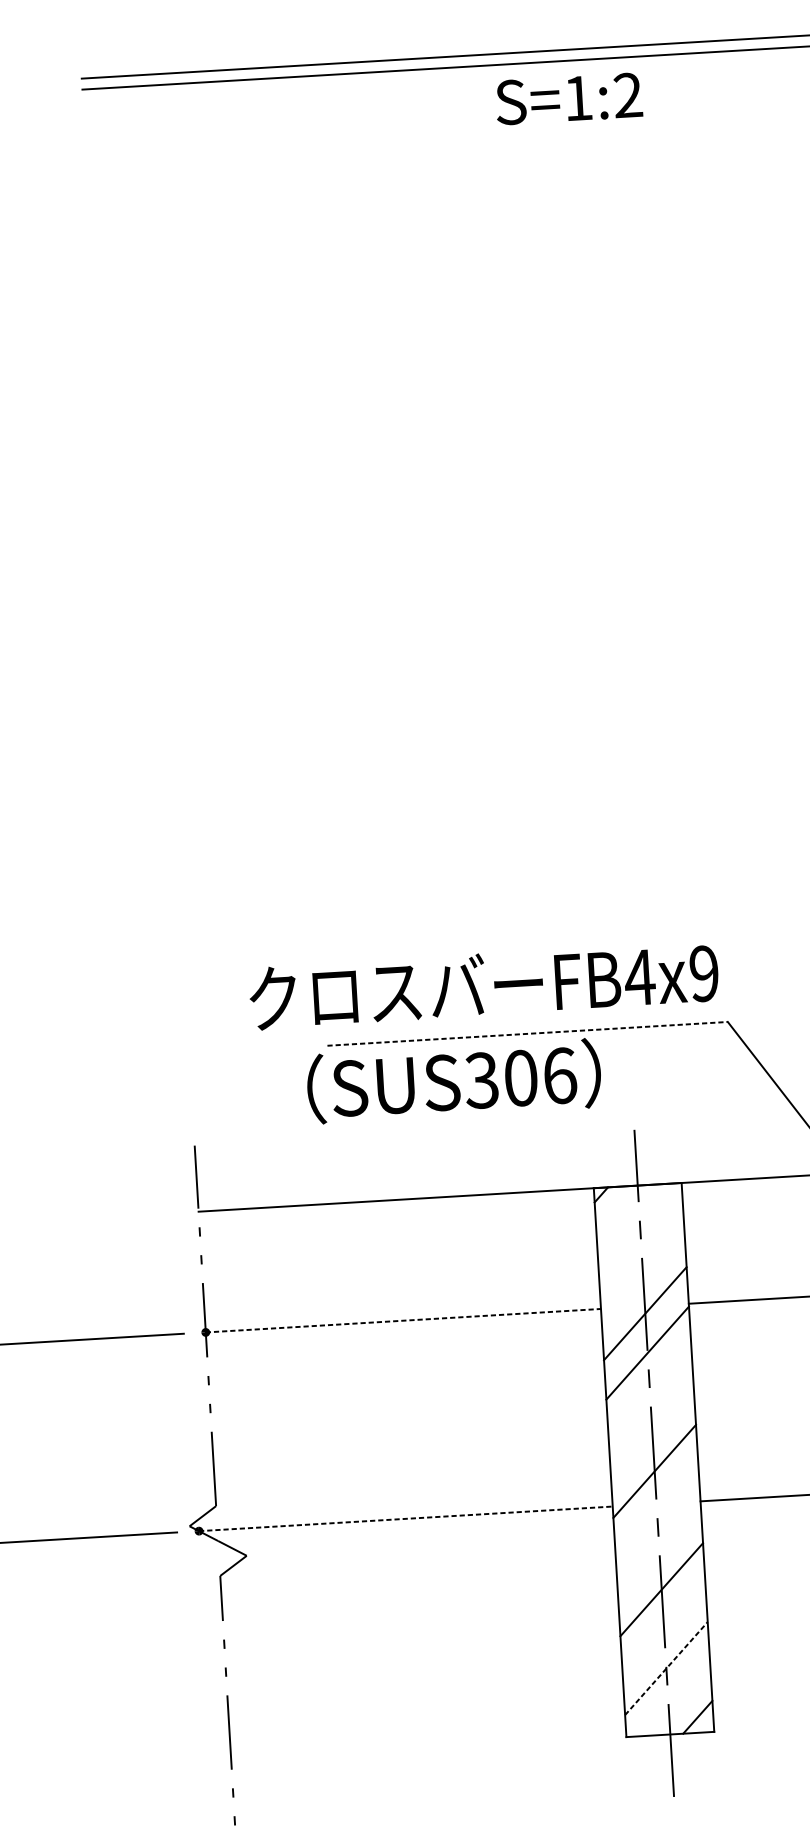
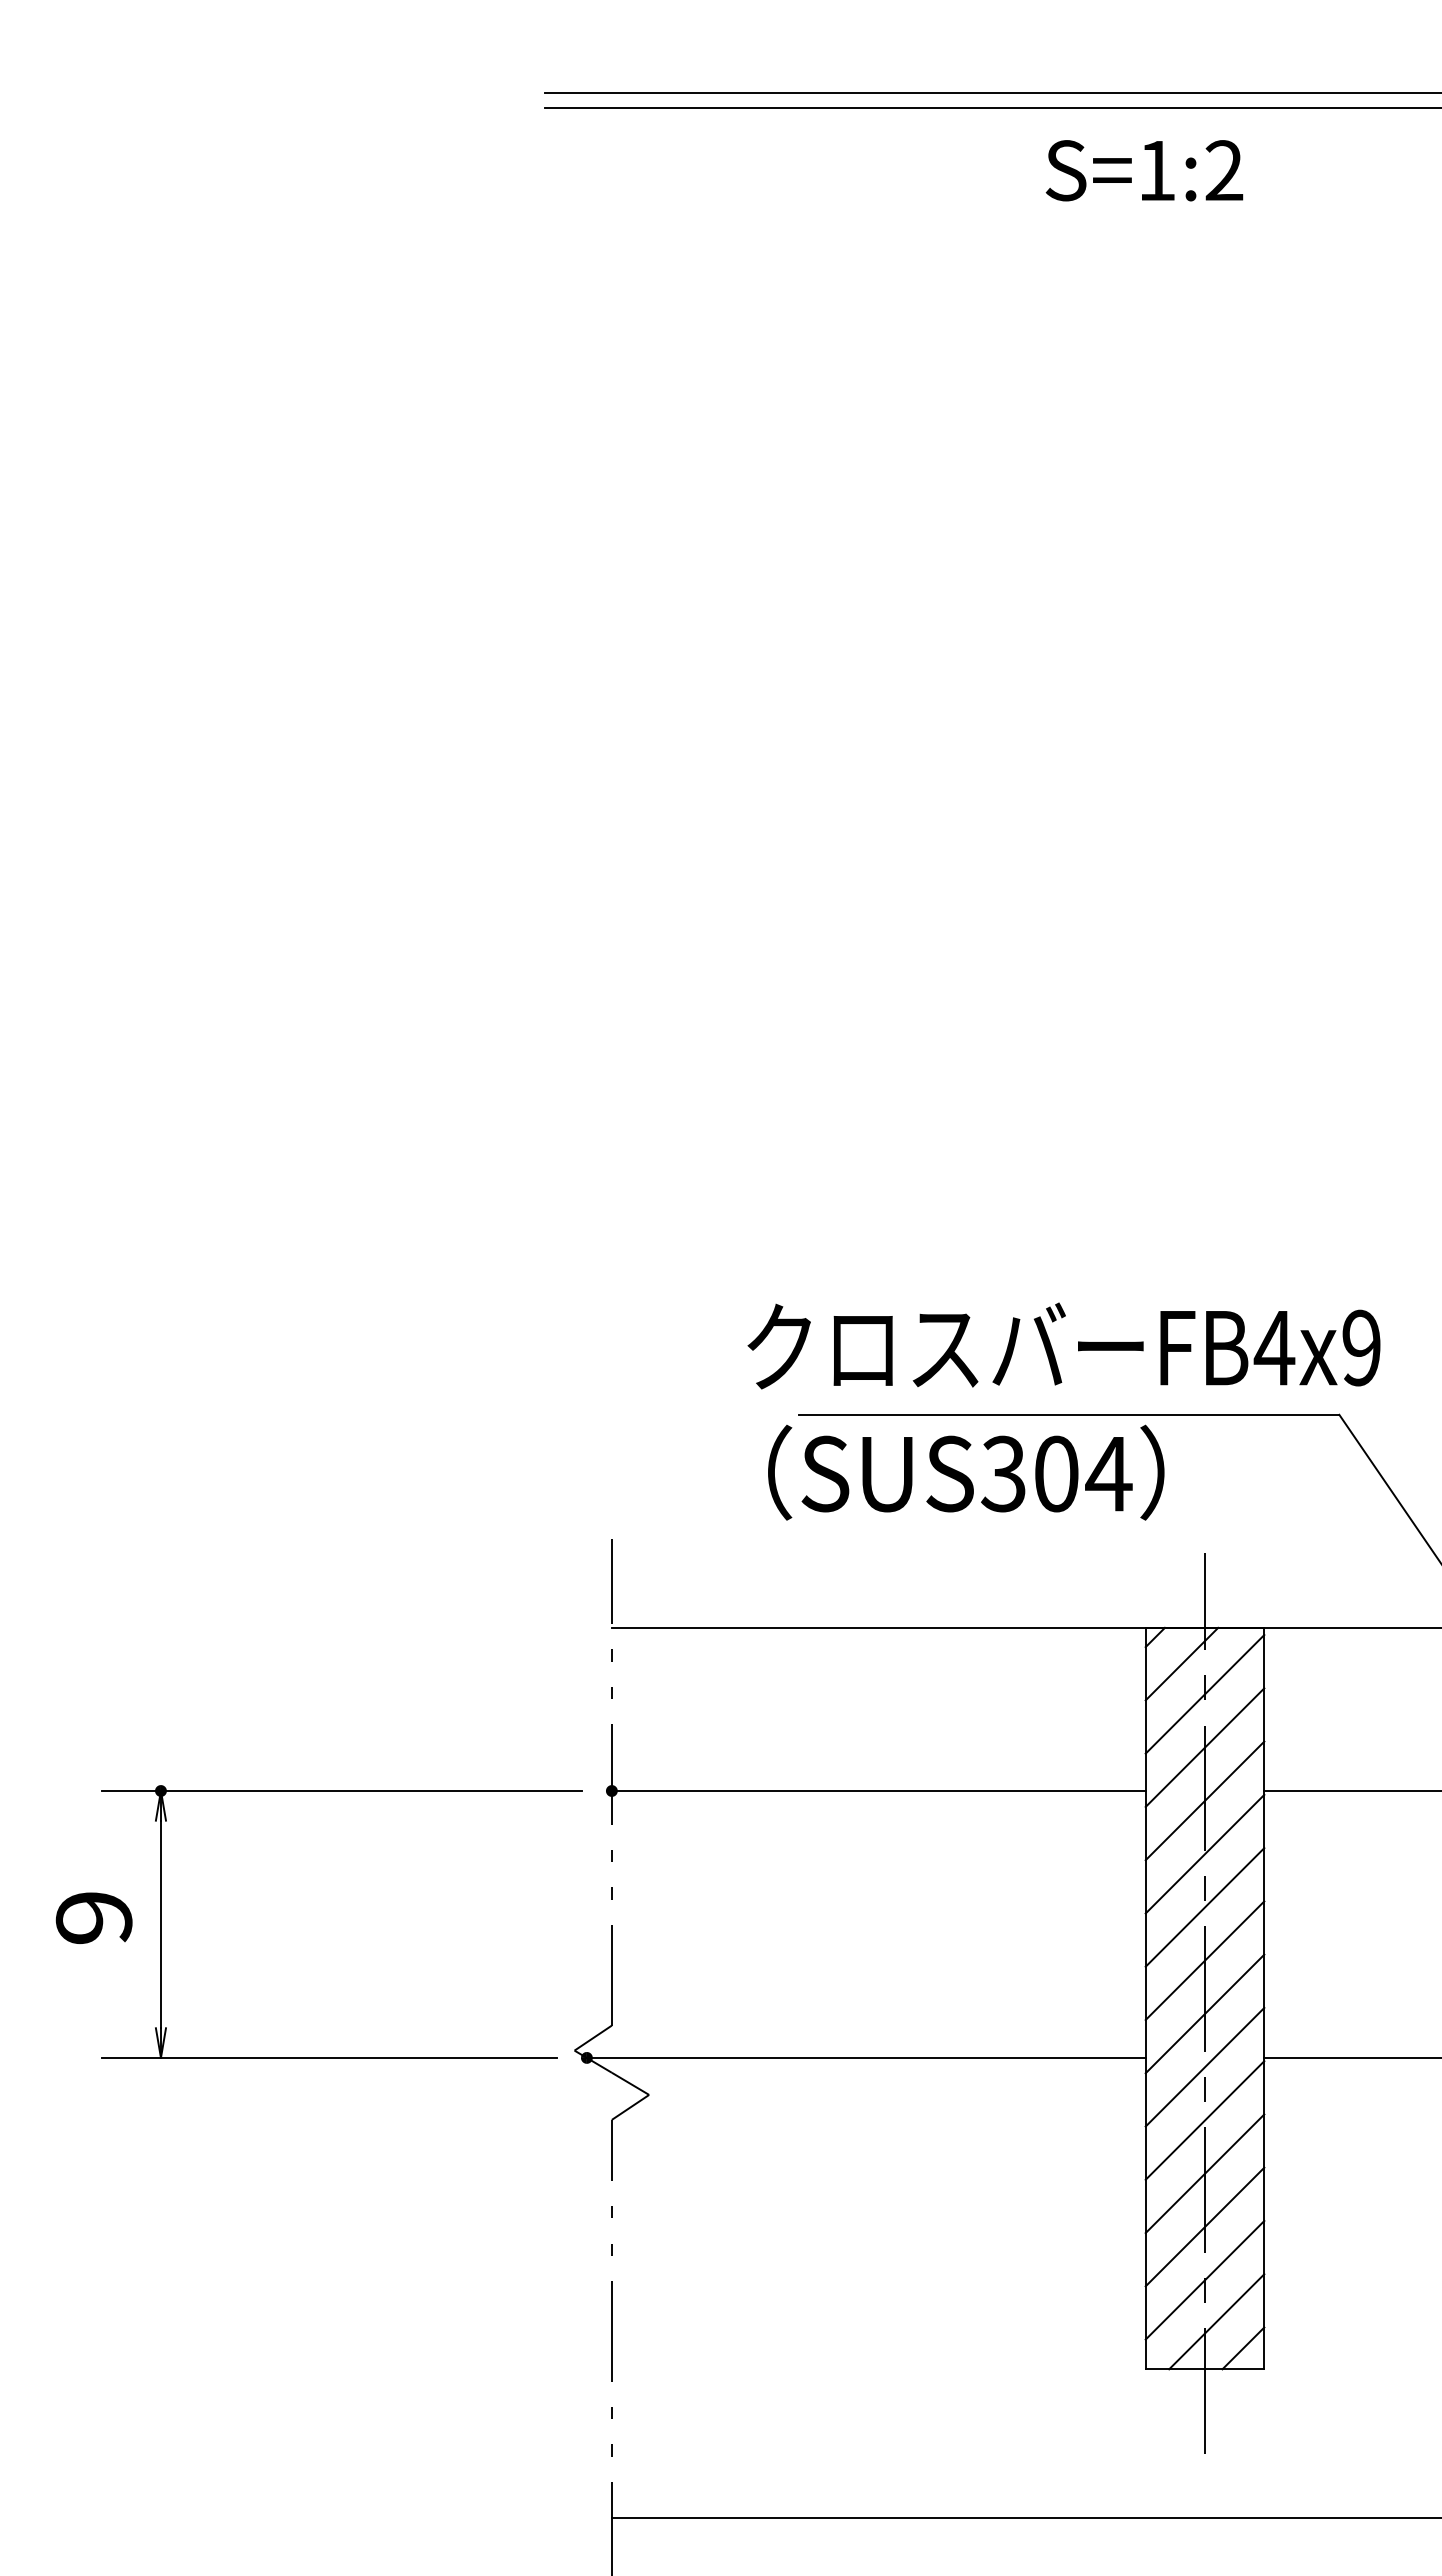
text: (569, 98) -> (1144, 170), moved
text: (483, 984) -> (1063, 1345), moved
line: (528, 1033) -> (1069, 1414), dashed -> solid
text: (559, 1075) -> (1108, 1473), SUS306 -> SUS304
line: (621, 1213) -> (1181, 1663), added
line: (640, 1234) -> (1204, 1694), added
line: (642, 1274) -> (1204, 1747), added
line: (403, 1321) -> (878, 1791), dashed -> solid
line: (649, 1392) -> (1204, 1907), added
line: (651, 1431) -> (1204, 1960), added
line: (656, 1510) -> (1204, 2066), added
line: (406, 1518) -> (866, 2057), dashed -> solid
line: (659, 1550) -> (1204, 2120), added
line: (663, 1628) -> (1204, 2226), added
line: (666, 1668) -> (1205, 2280), dashed -> solid
line: (676, 1698) -> (1216, 2321), added

